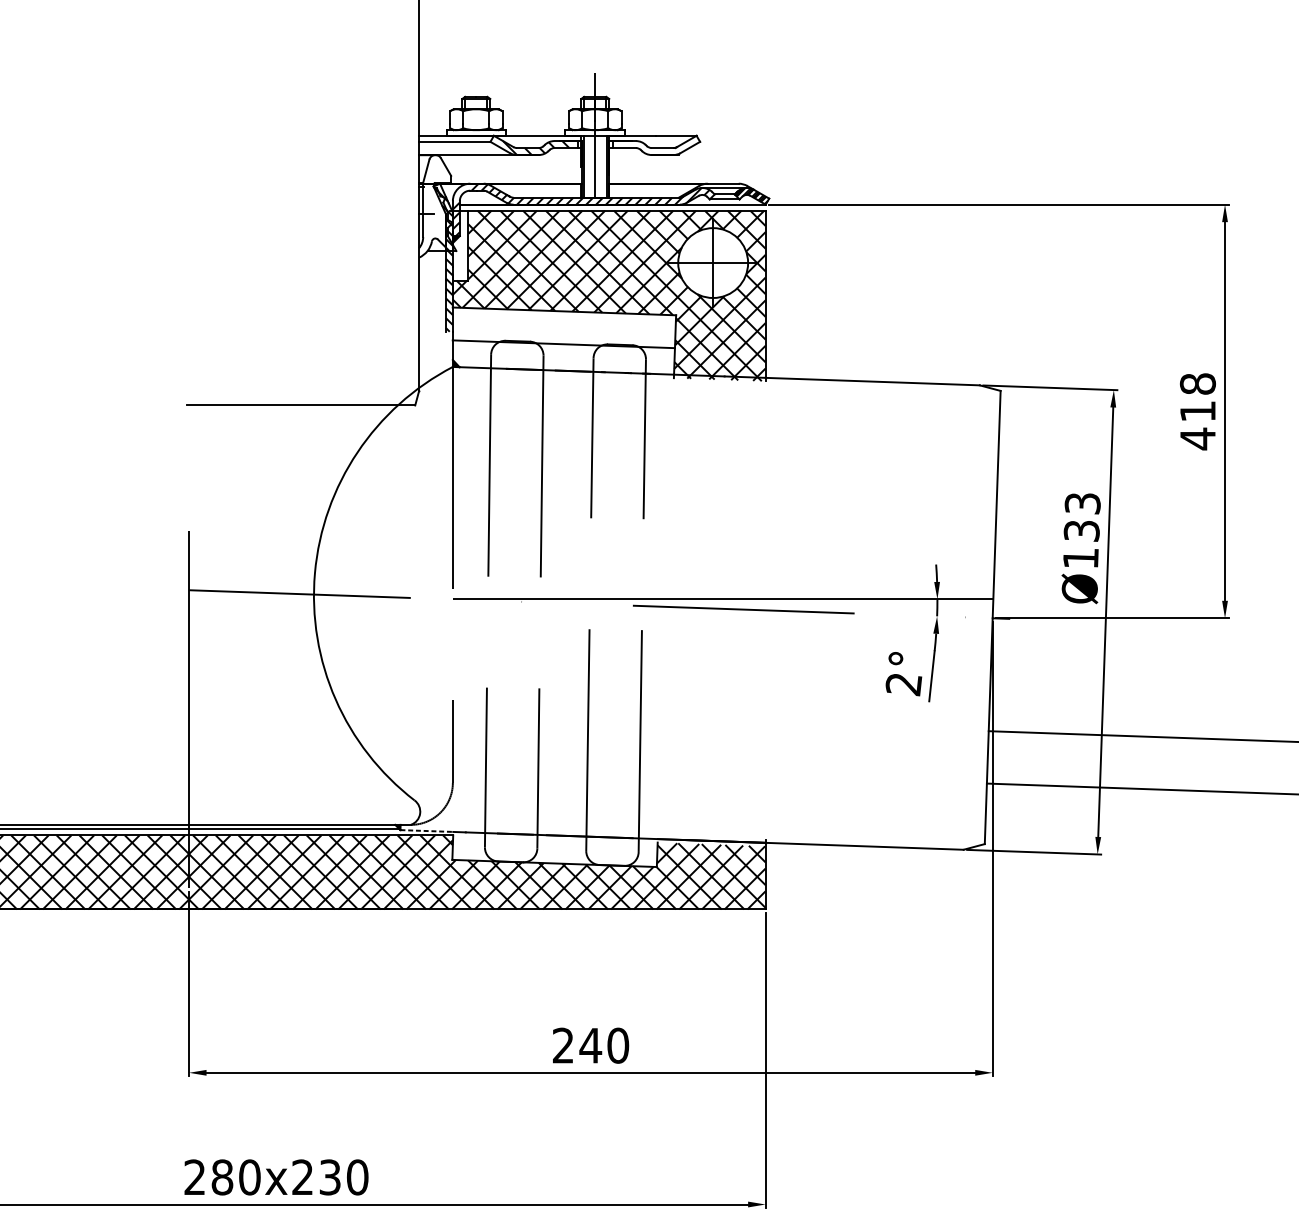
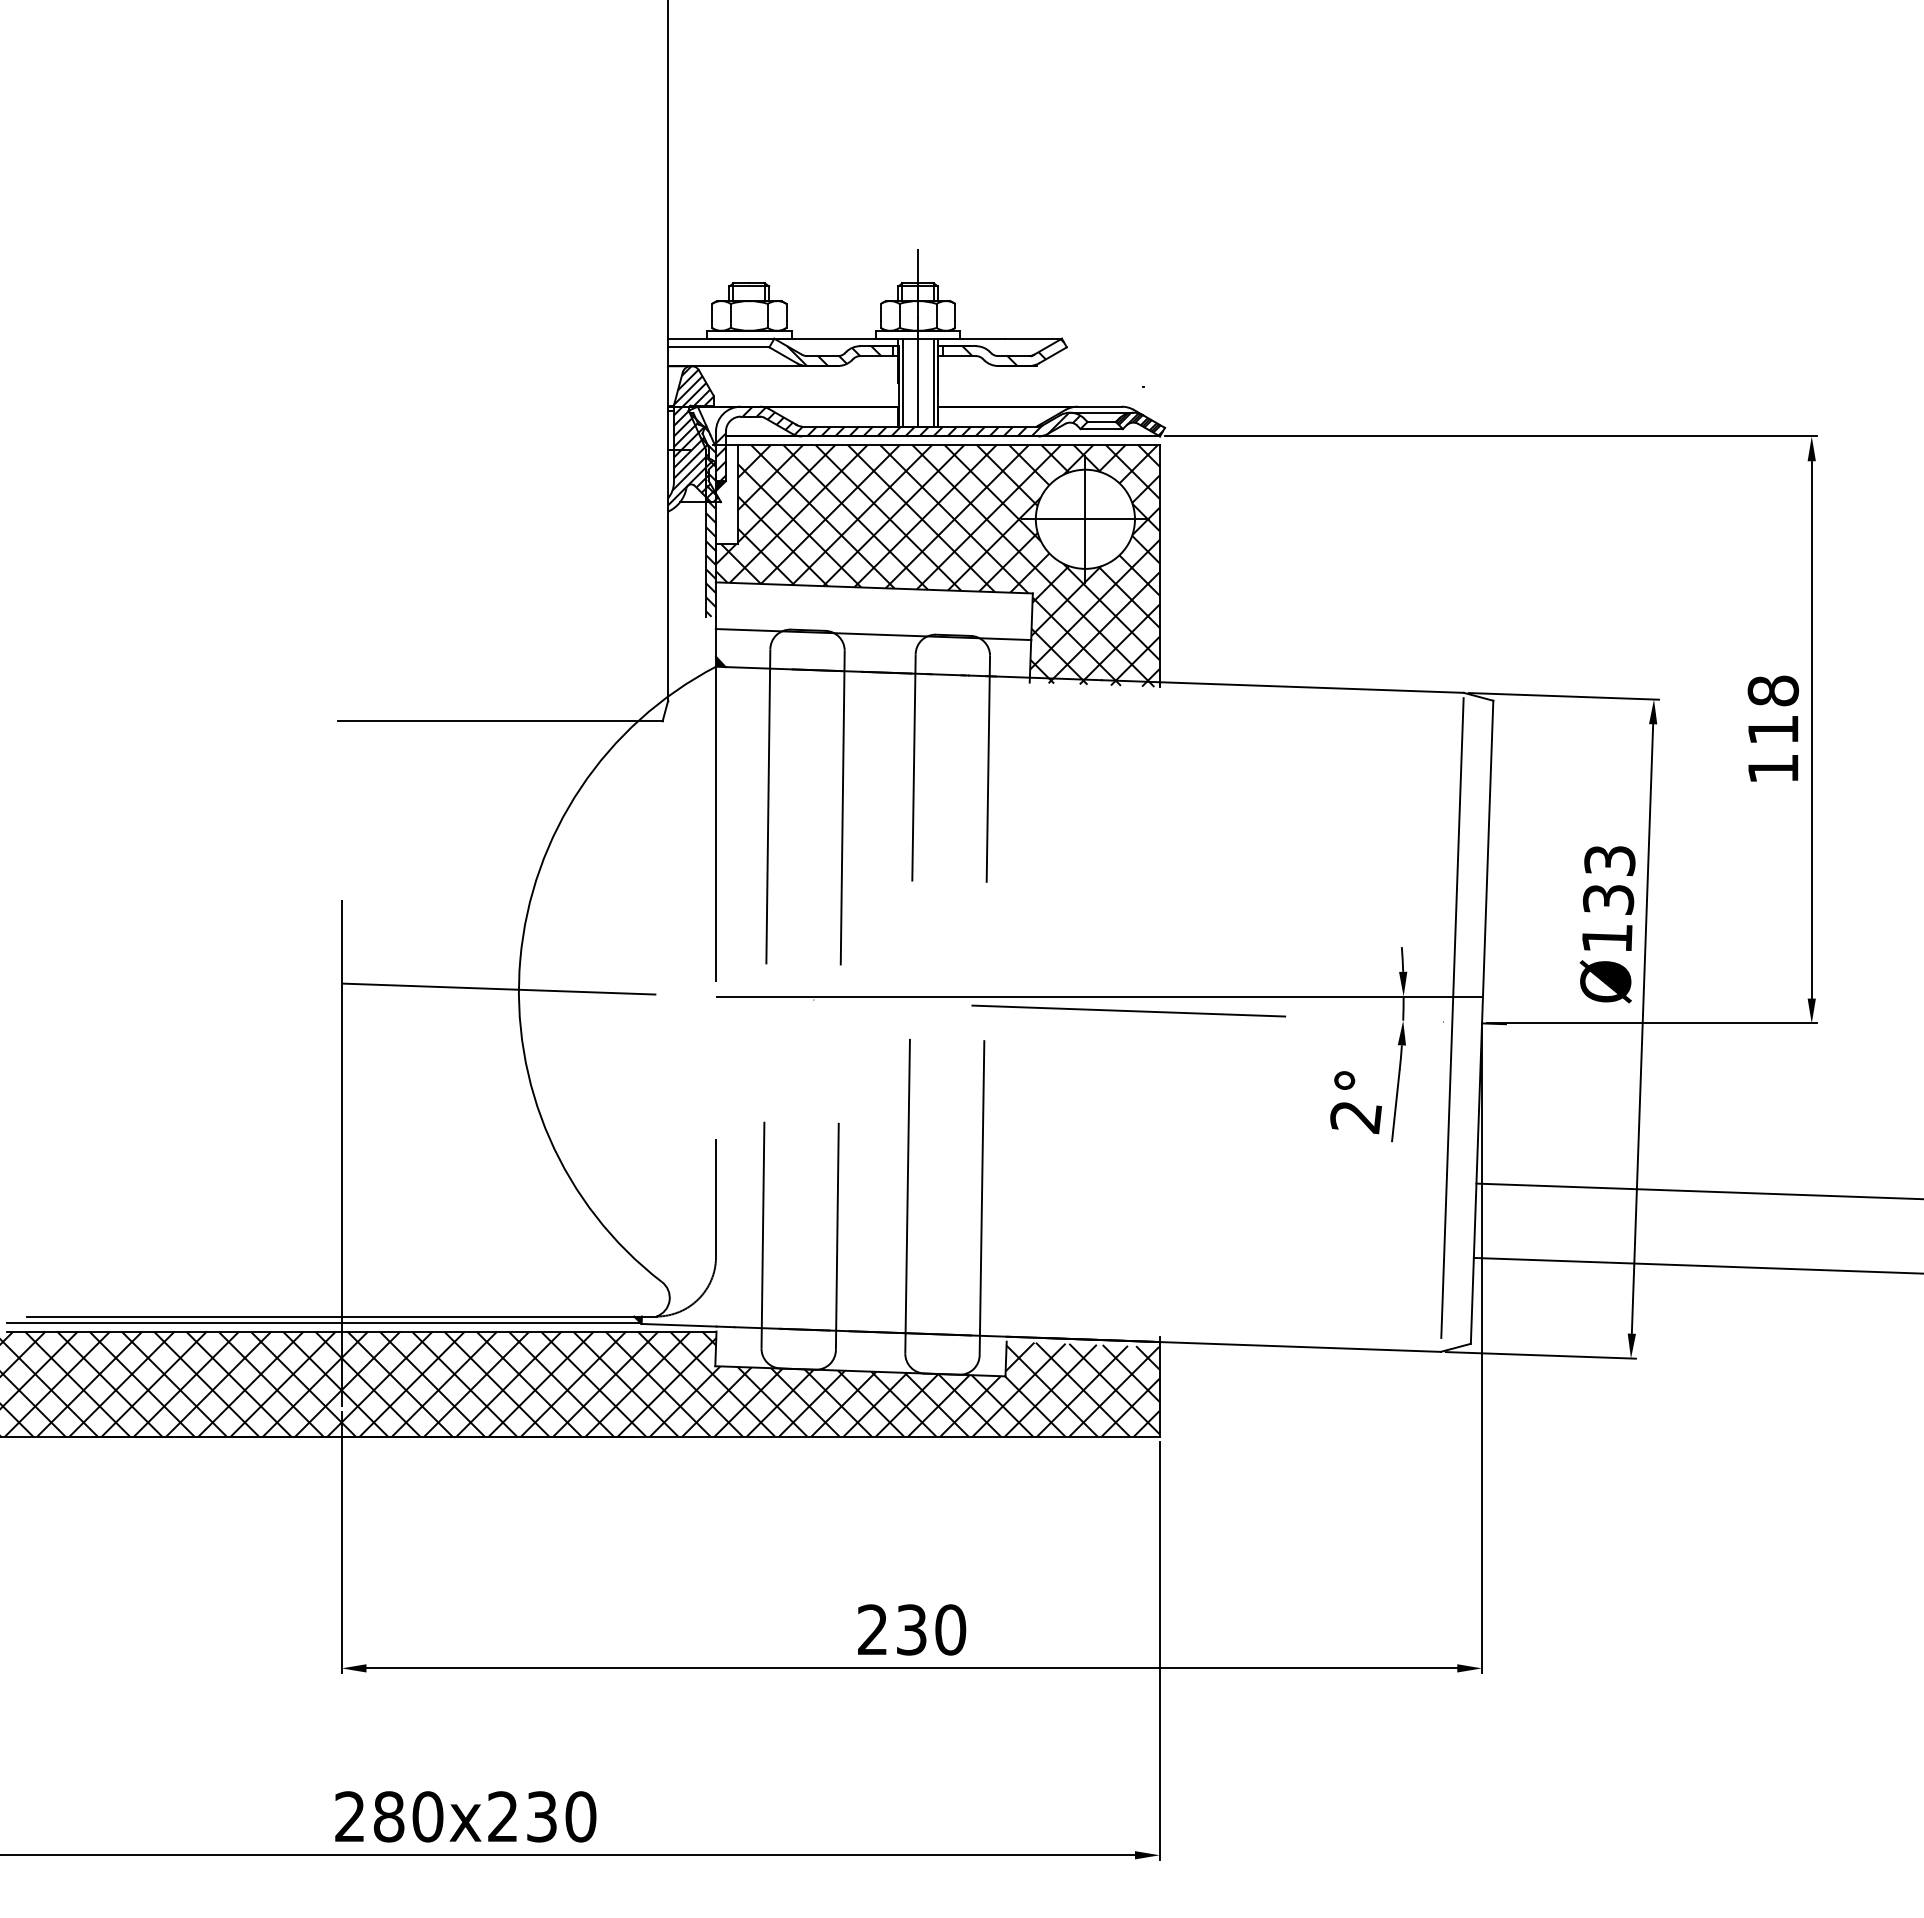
hatch: (662, 145) -> (1013, 352), added
hatch: (436, 204) -> (693, 435), added
text: (1198, 438) -> (1773, 768), 418 -> 118
line: (971, 614) -> (1452, 1017), added
line: (427, 831) -> (679, 1325), dashed -> solid
text: (590, 1045) -> (911, 1629), 240 -> 230

